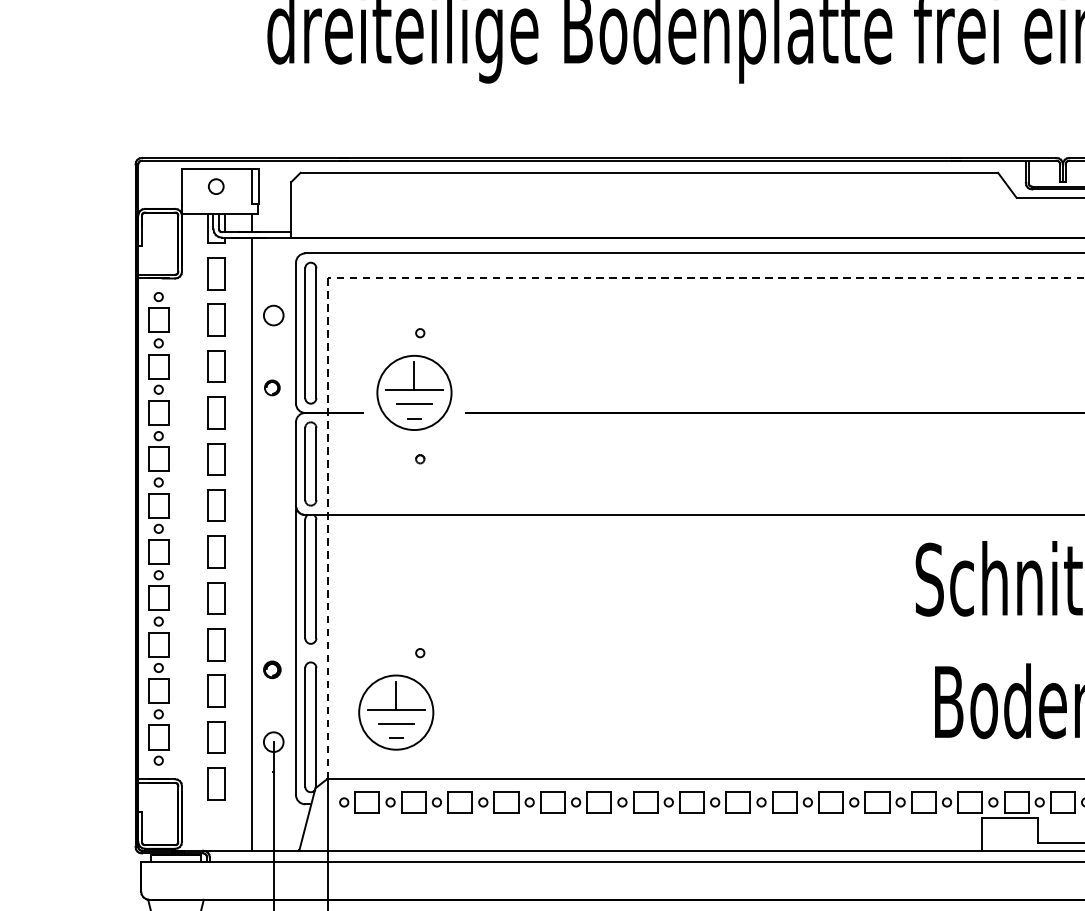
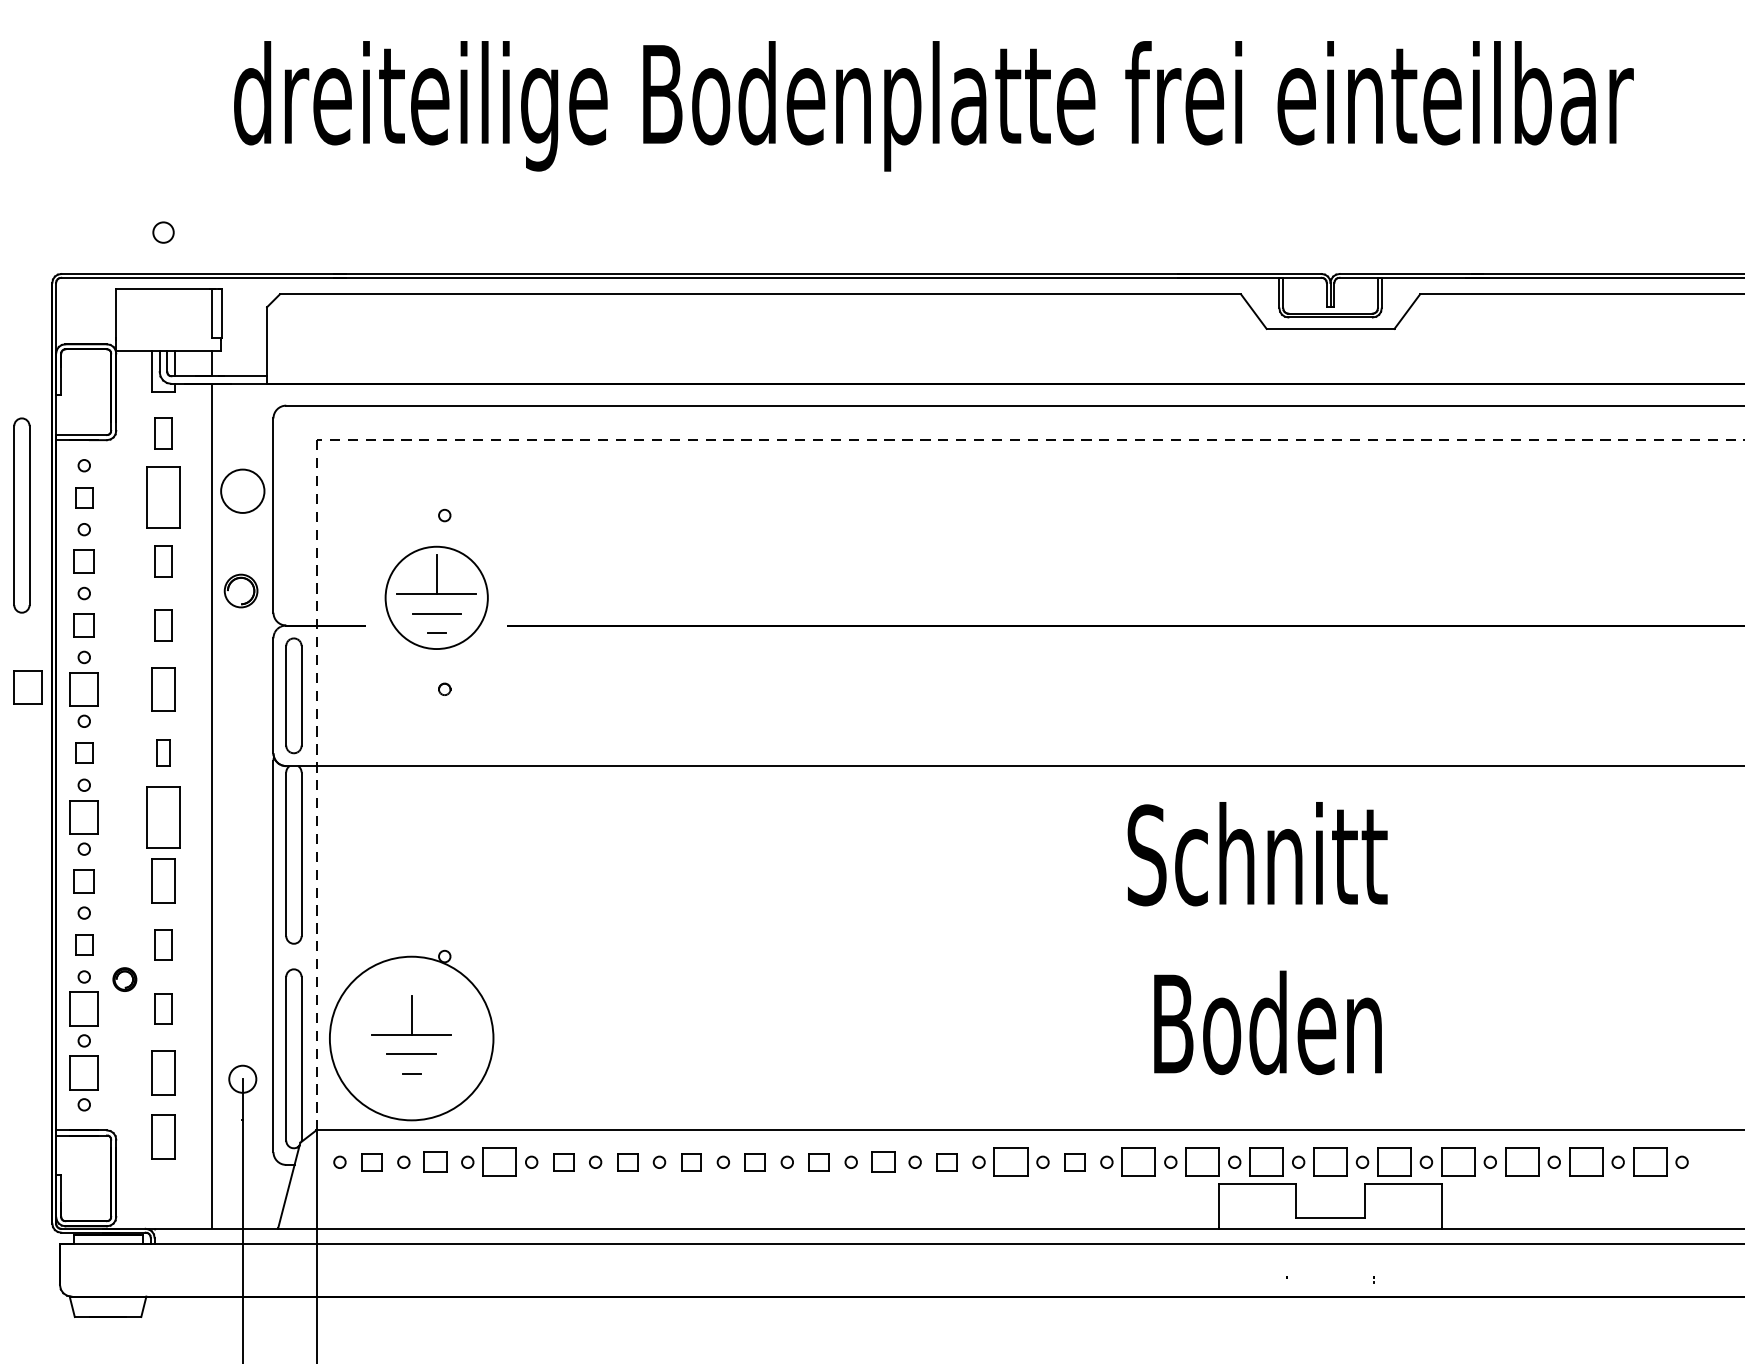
circle: (216, 186) -> (163, 232), moved
part: (216, 273) -> (163, 433), size x0.7
circle: (273, 315) -> (242, 490), size x1.6
part: (158, 320) -> (83, 497), size x0.6
part: (216, 320) -> (163, 497), size x1.4
part: (310, 333) -> (21, 515), moved
part: (158, 366) -> (83, 561), size x0.7
part: (216, 366) -> (163, 561), size x0.7
part: (272, 387) -> (240, 590), size x1.6
part: (158, 412) -> (83, 625), size x0.7
part: (216, 412) -> (163, 625), size x0.7
part: (117, 457) -> (27, 687), added
part: (158, 505) -> (83, 753), size x0.6
part: (216, 505) -> (163, 753), size x0.6
part: (216, 552) -> (163, 817), size x1.4
part: (158, 598) -> (83, 881), size x0.7
part: (158, 644) -> (83, 944), size x0.6
part: (216, 644) -> (163, 944), size x0.7
part: (272, 669) -> (124, 979), moved
part: (216, 690) -> (163, 1008), size x0.7
circle: (396, 712) -> (411, 1038), size x1.6
part: (367, 801) -> (371, 1161), size x0.6
part: (413, 801) -> (435, 1161), size x0.7
part: (506, 801) -> (563, 1161), size x0.6
part: (552, 801) -> (627, 1161), size x0.6
part: (599, 801) -> (691, 1161), size x0.6
part: (645, 801) -> (755, 1161), size x0.6
part: (692, 801) -> (819, 1161), size x0.6
part: (738, 801) -> (883, 1161), size x0.7
part: (785, 801) -> (947, 1161), size x0.6
part: (877, 801) -> (1074, 1161), size x0.6

